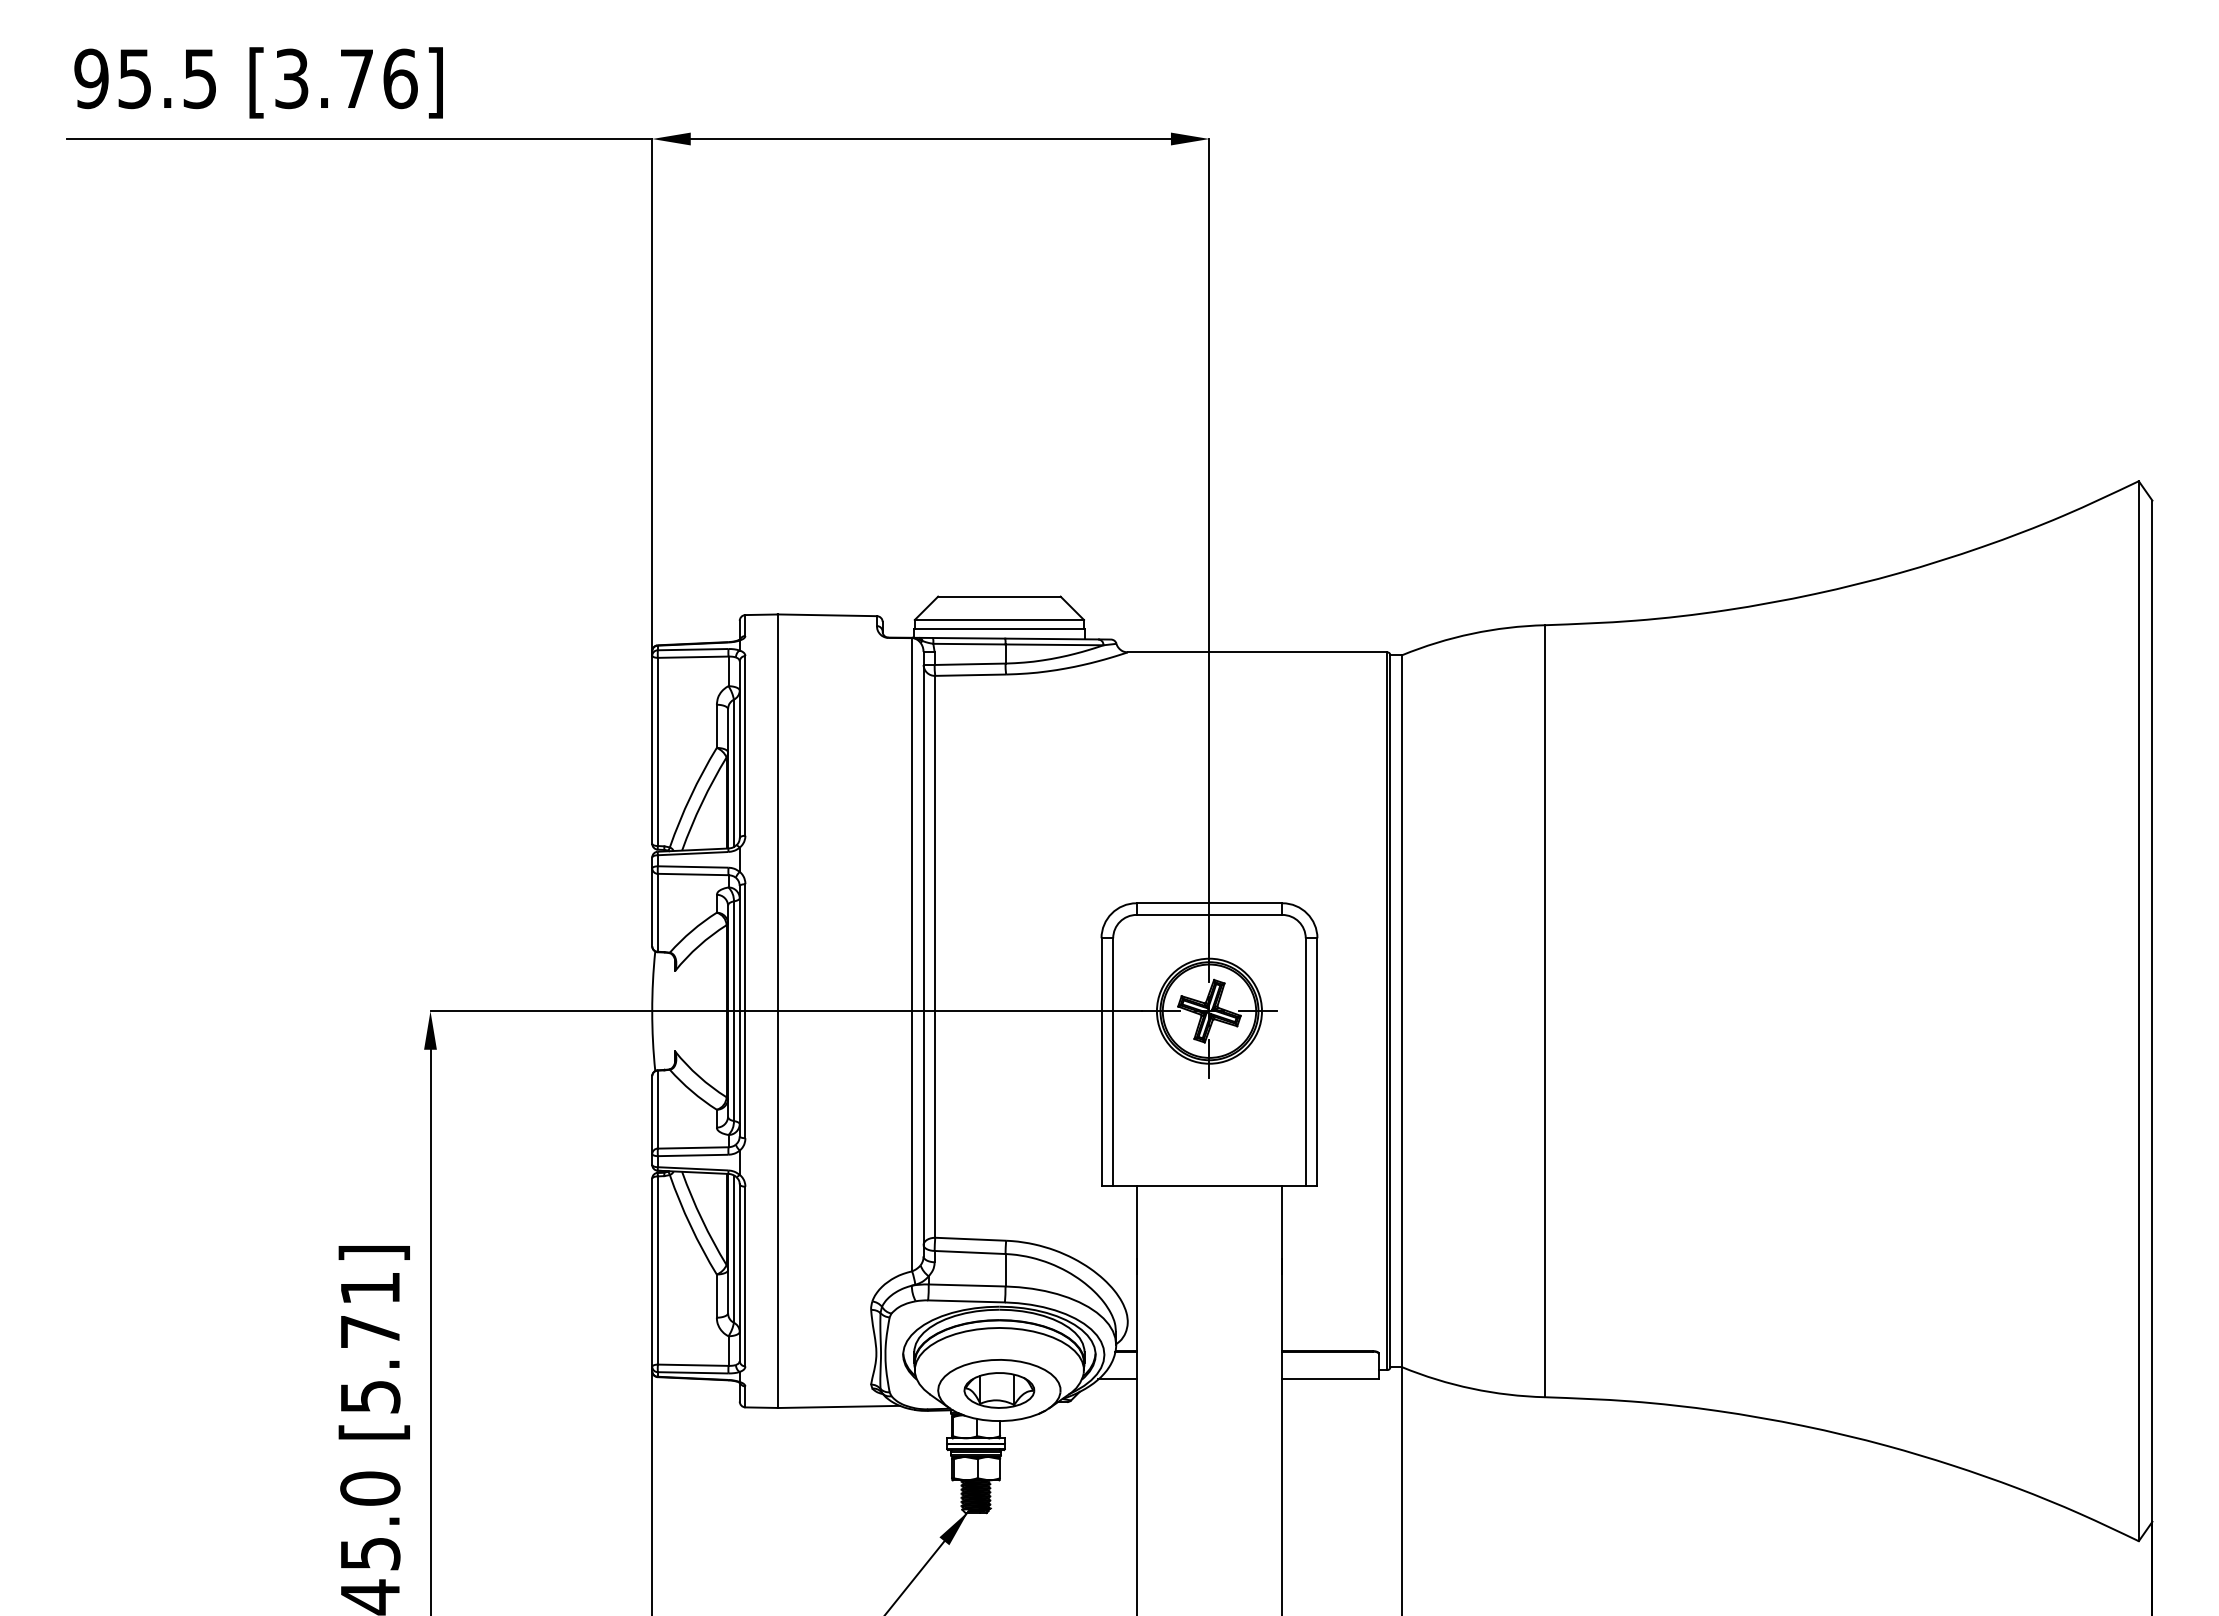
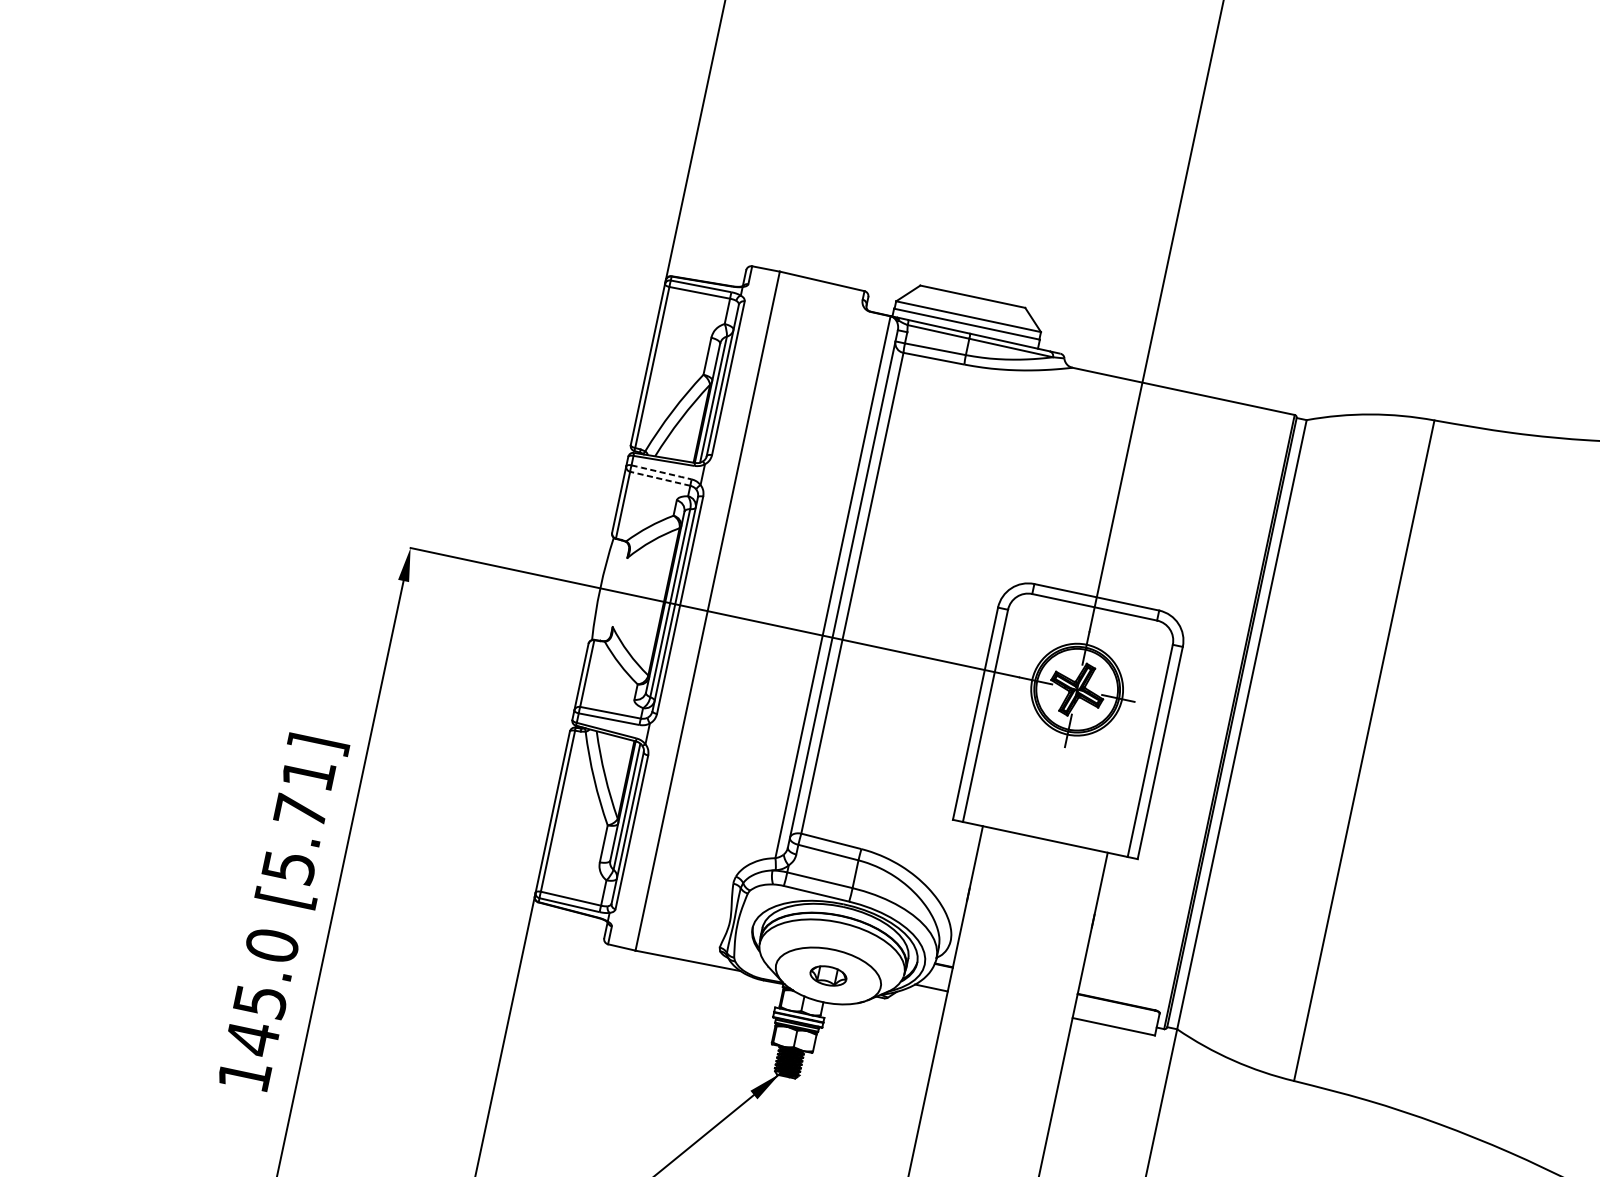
line: (693, 867) -> (661, 472), solid -> dashed
line: (692, 874) -> (659, 478), solid -> dashed
part: (999, 1390) -> (828, 976), size x0.6

